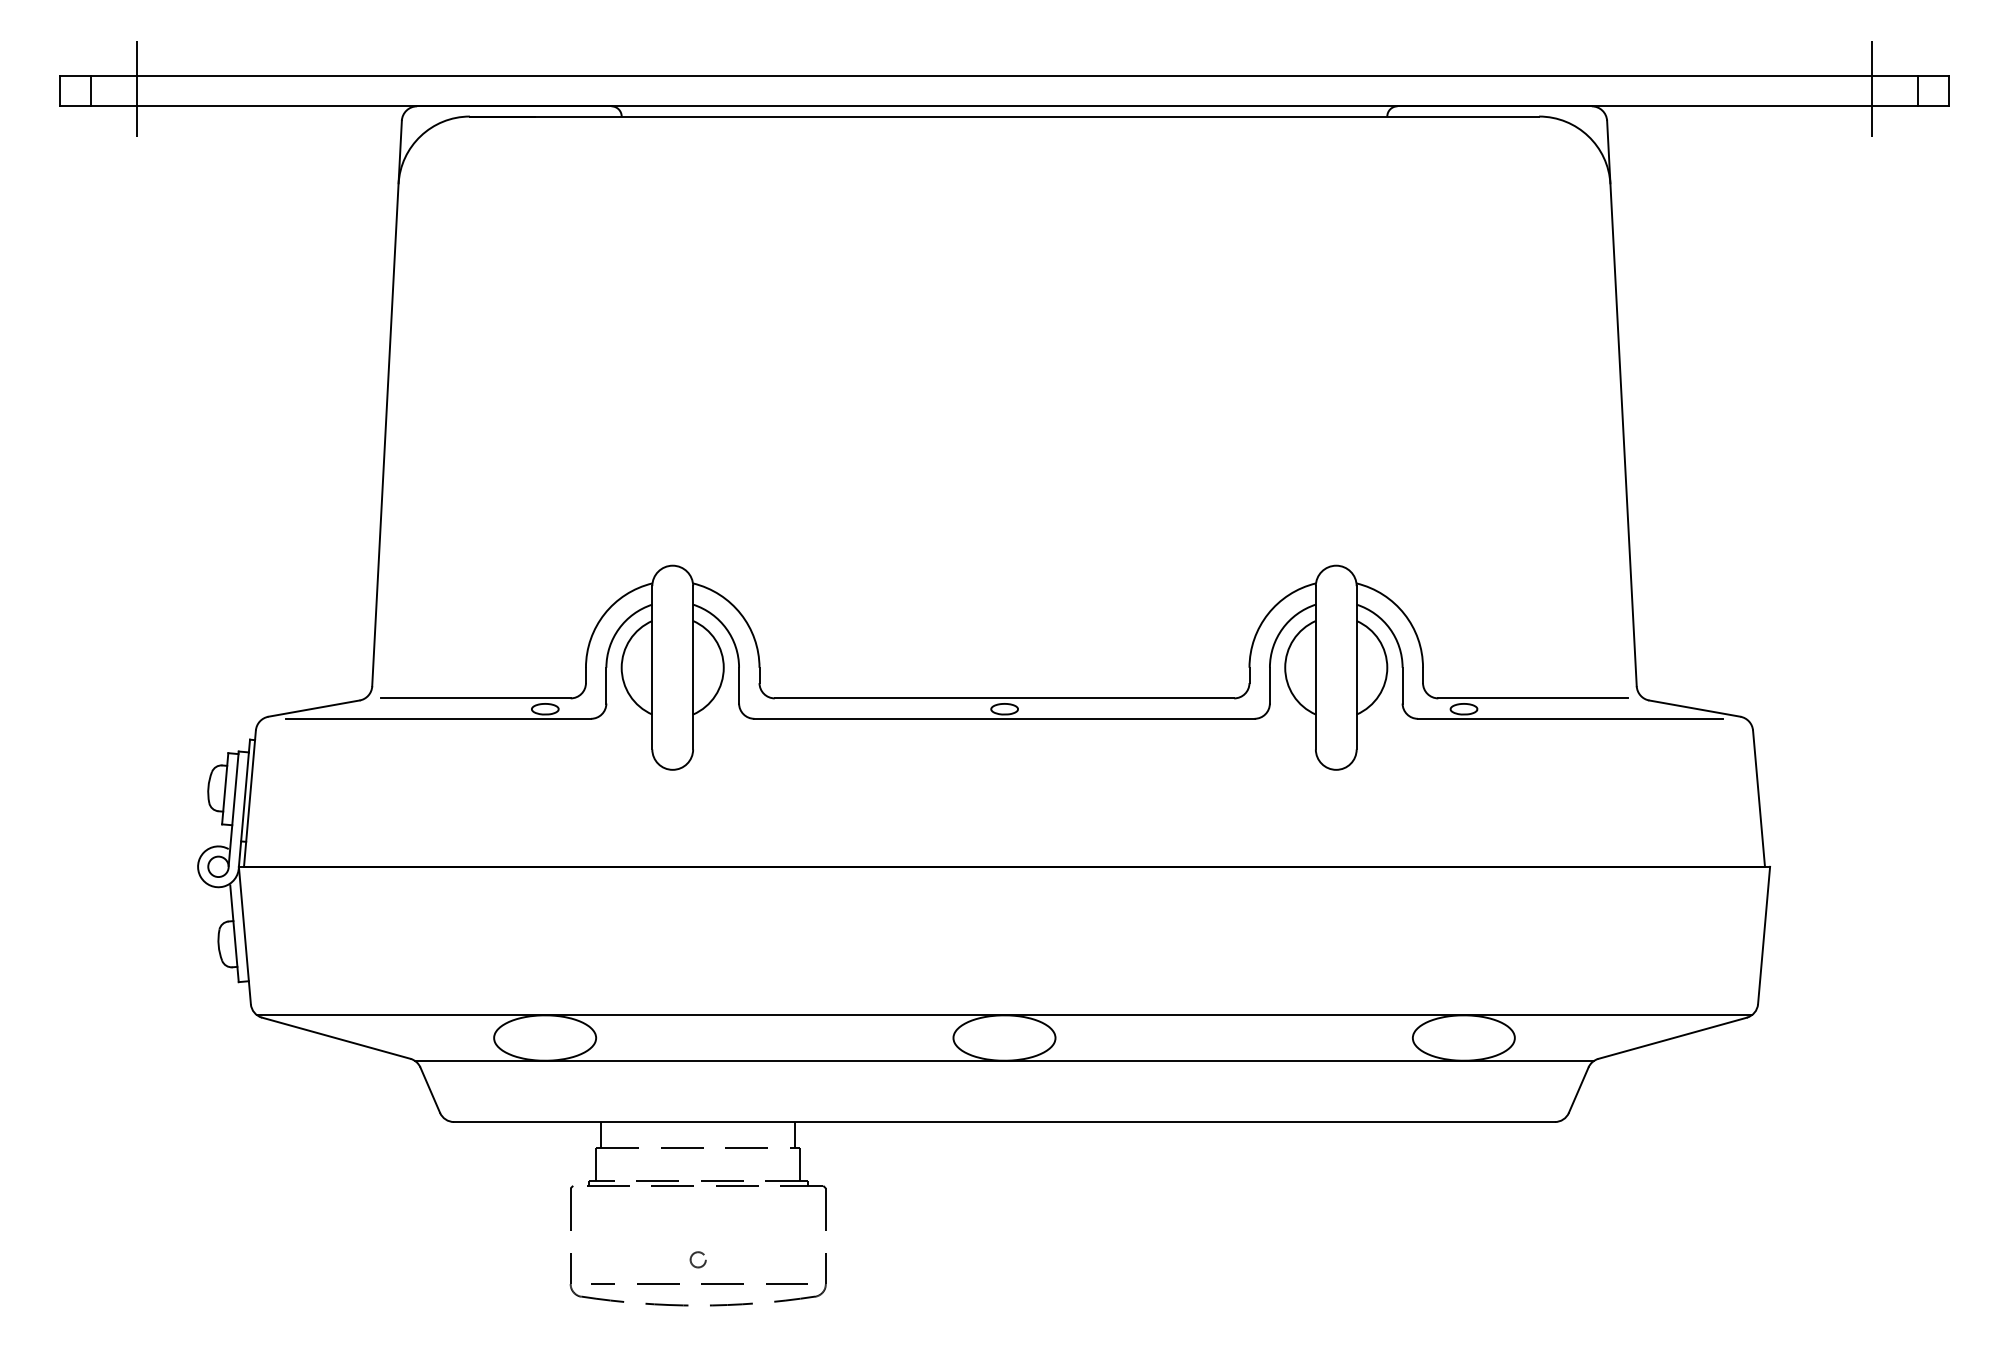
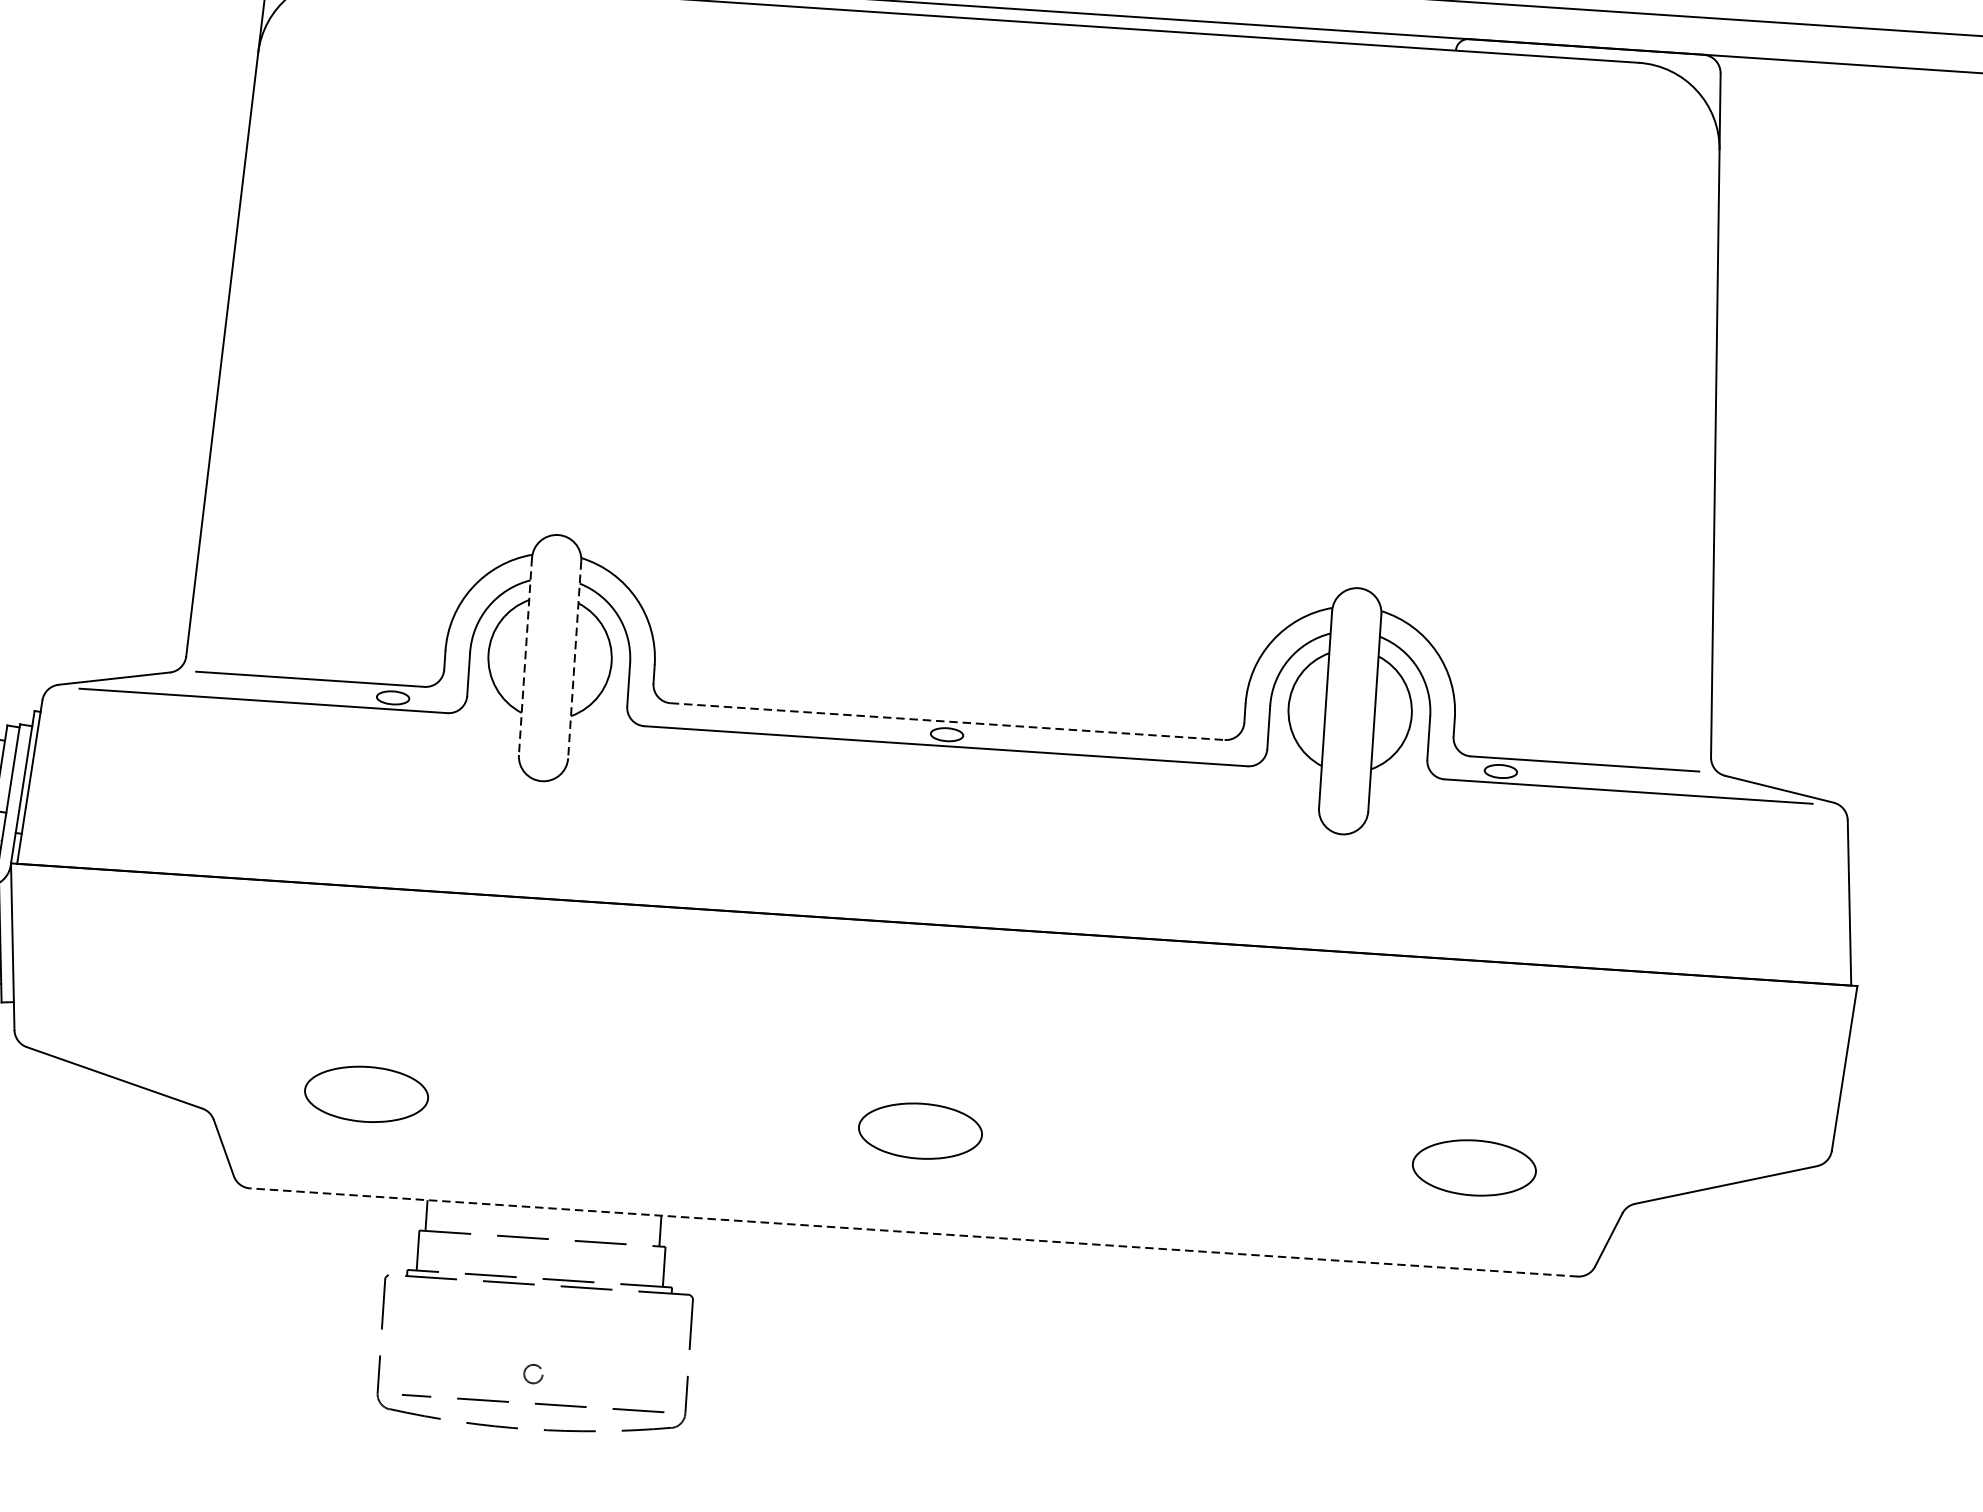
line: (652, 667) -> (525, 656), solid -> dashed
line: (693, 667) -> (575, 659), solid -> dashed
line: (1004, 698) -> (947, 721), solid -> dashed
line: (1004, 1014) -> (922, 1102), removed
line: (1004, 1060) -> (918, 1158), removed
line: (1004, 1122) -> (913, 1233), solid -> dashed

